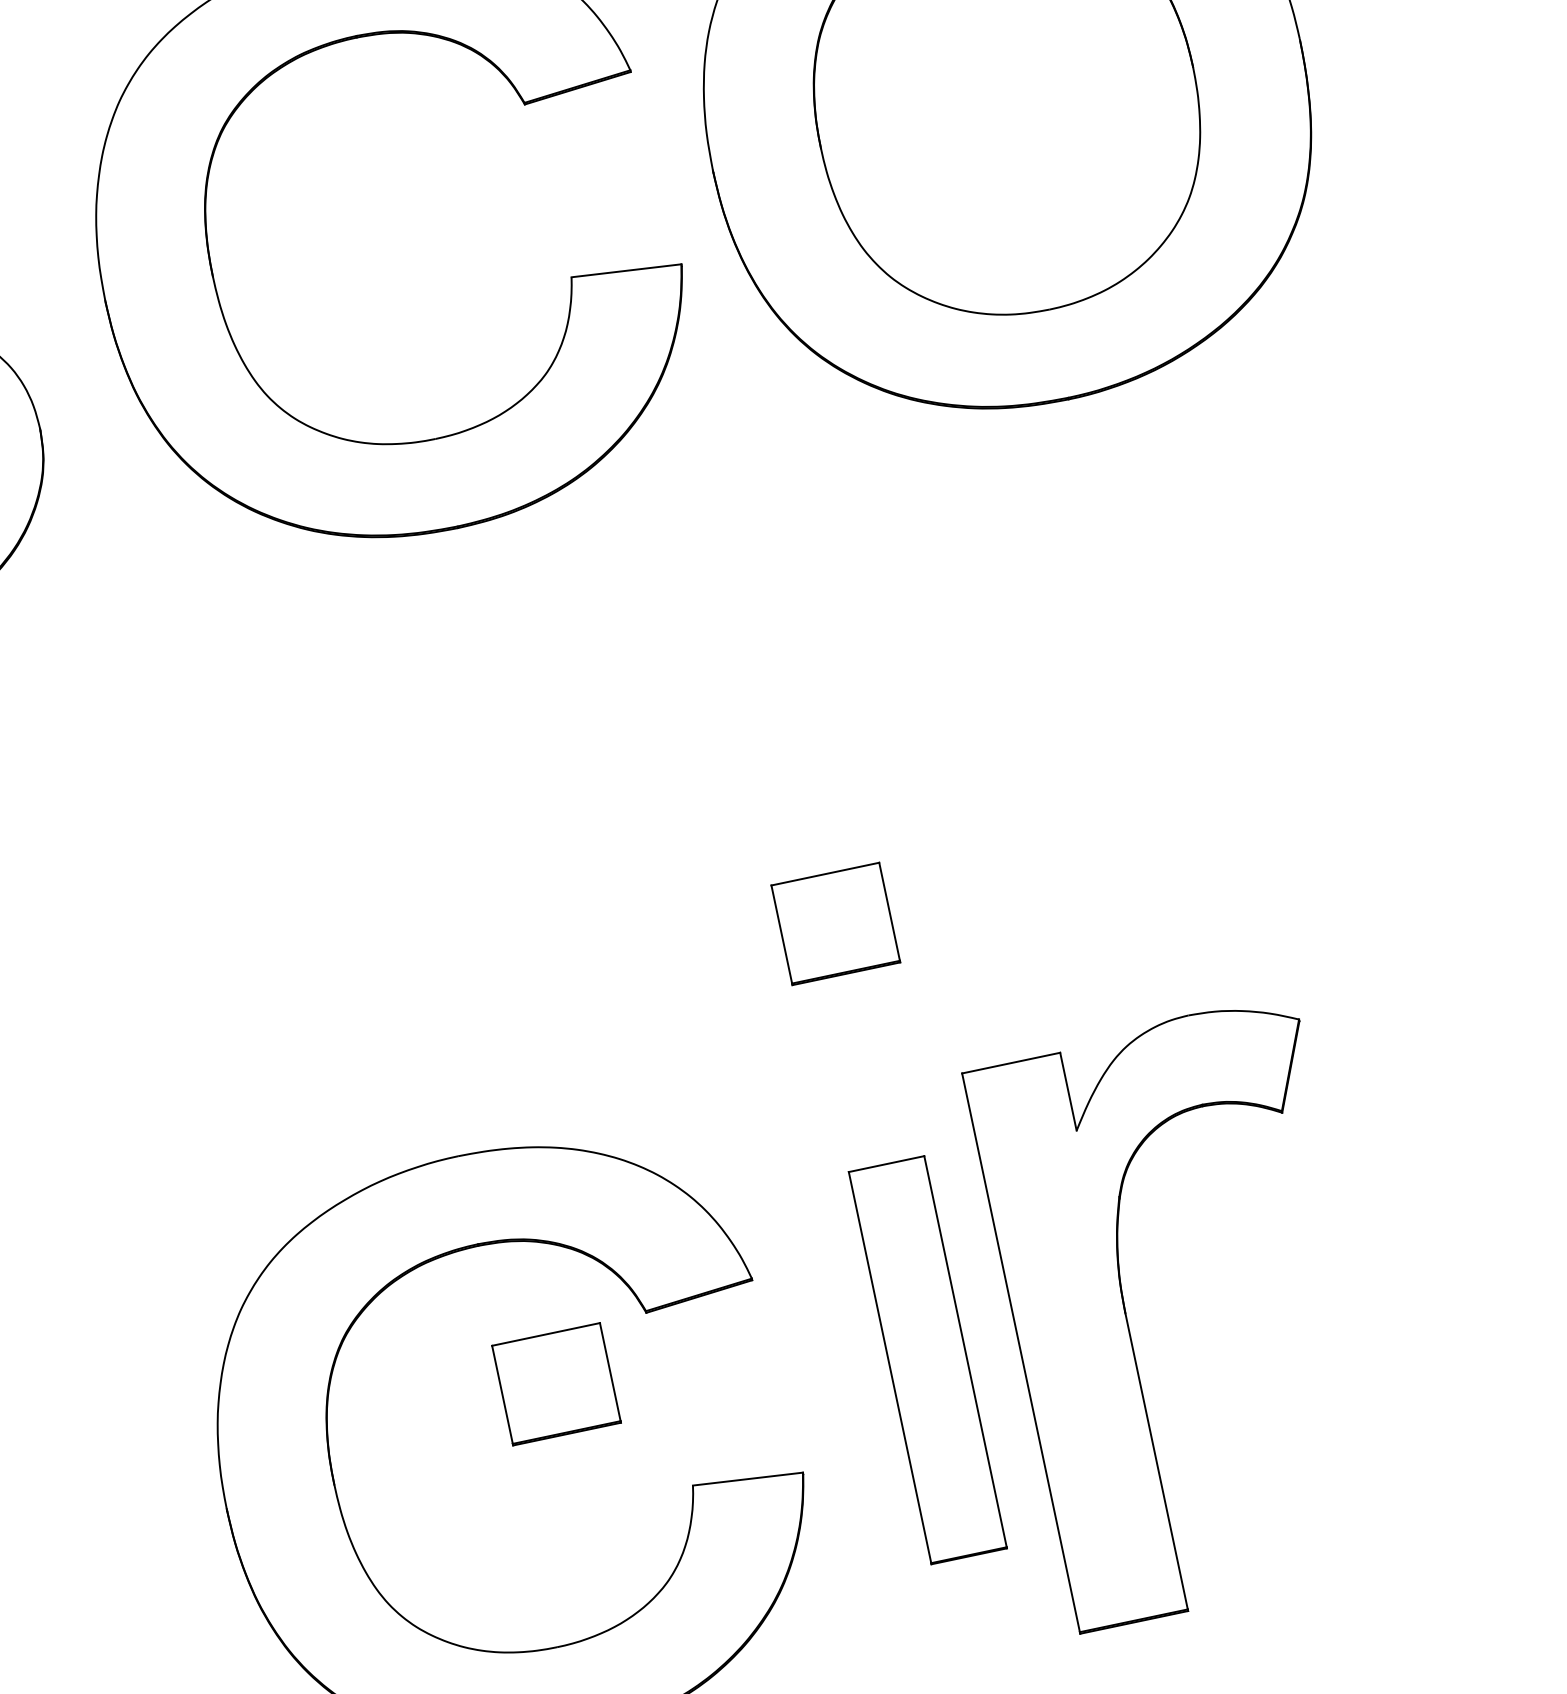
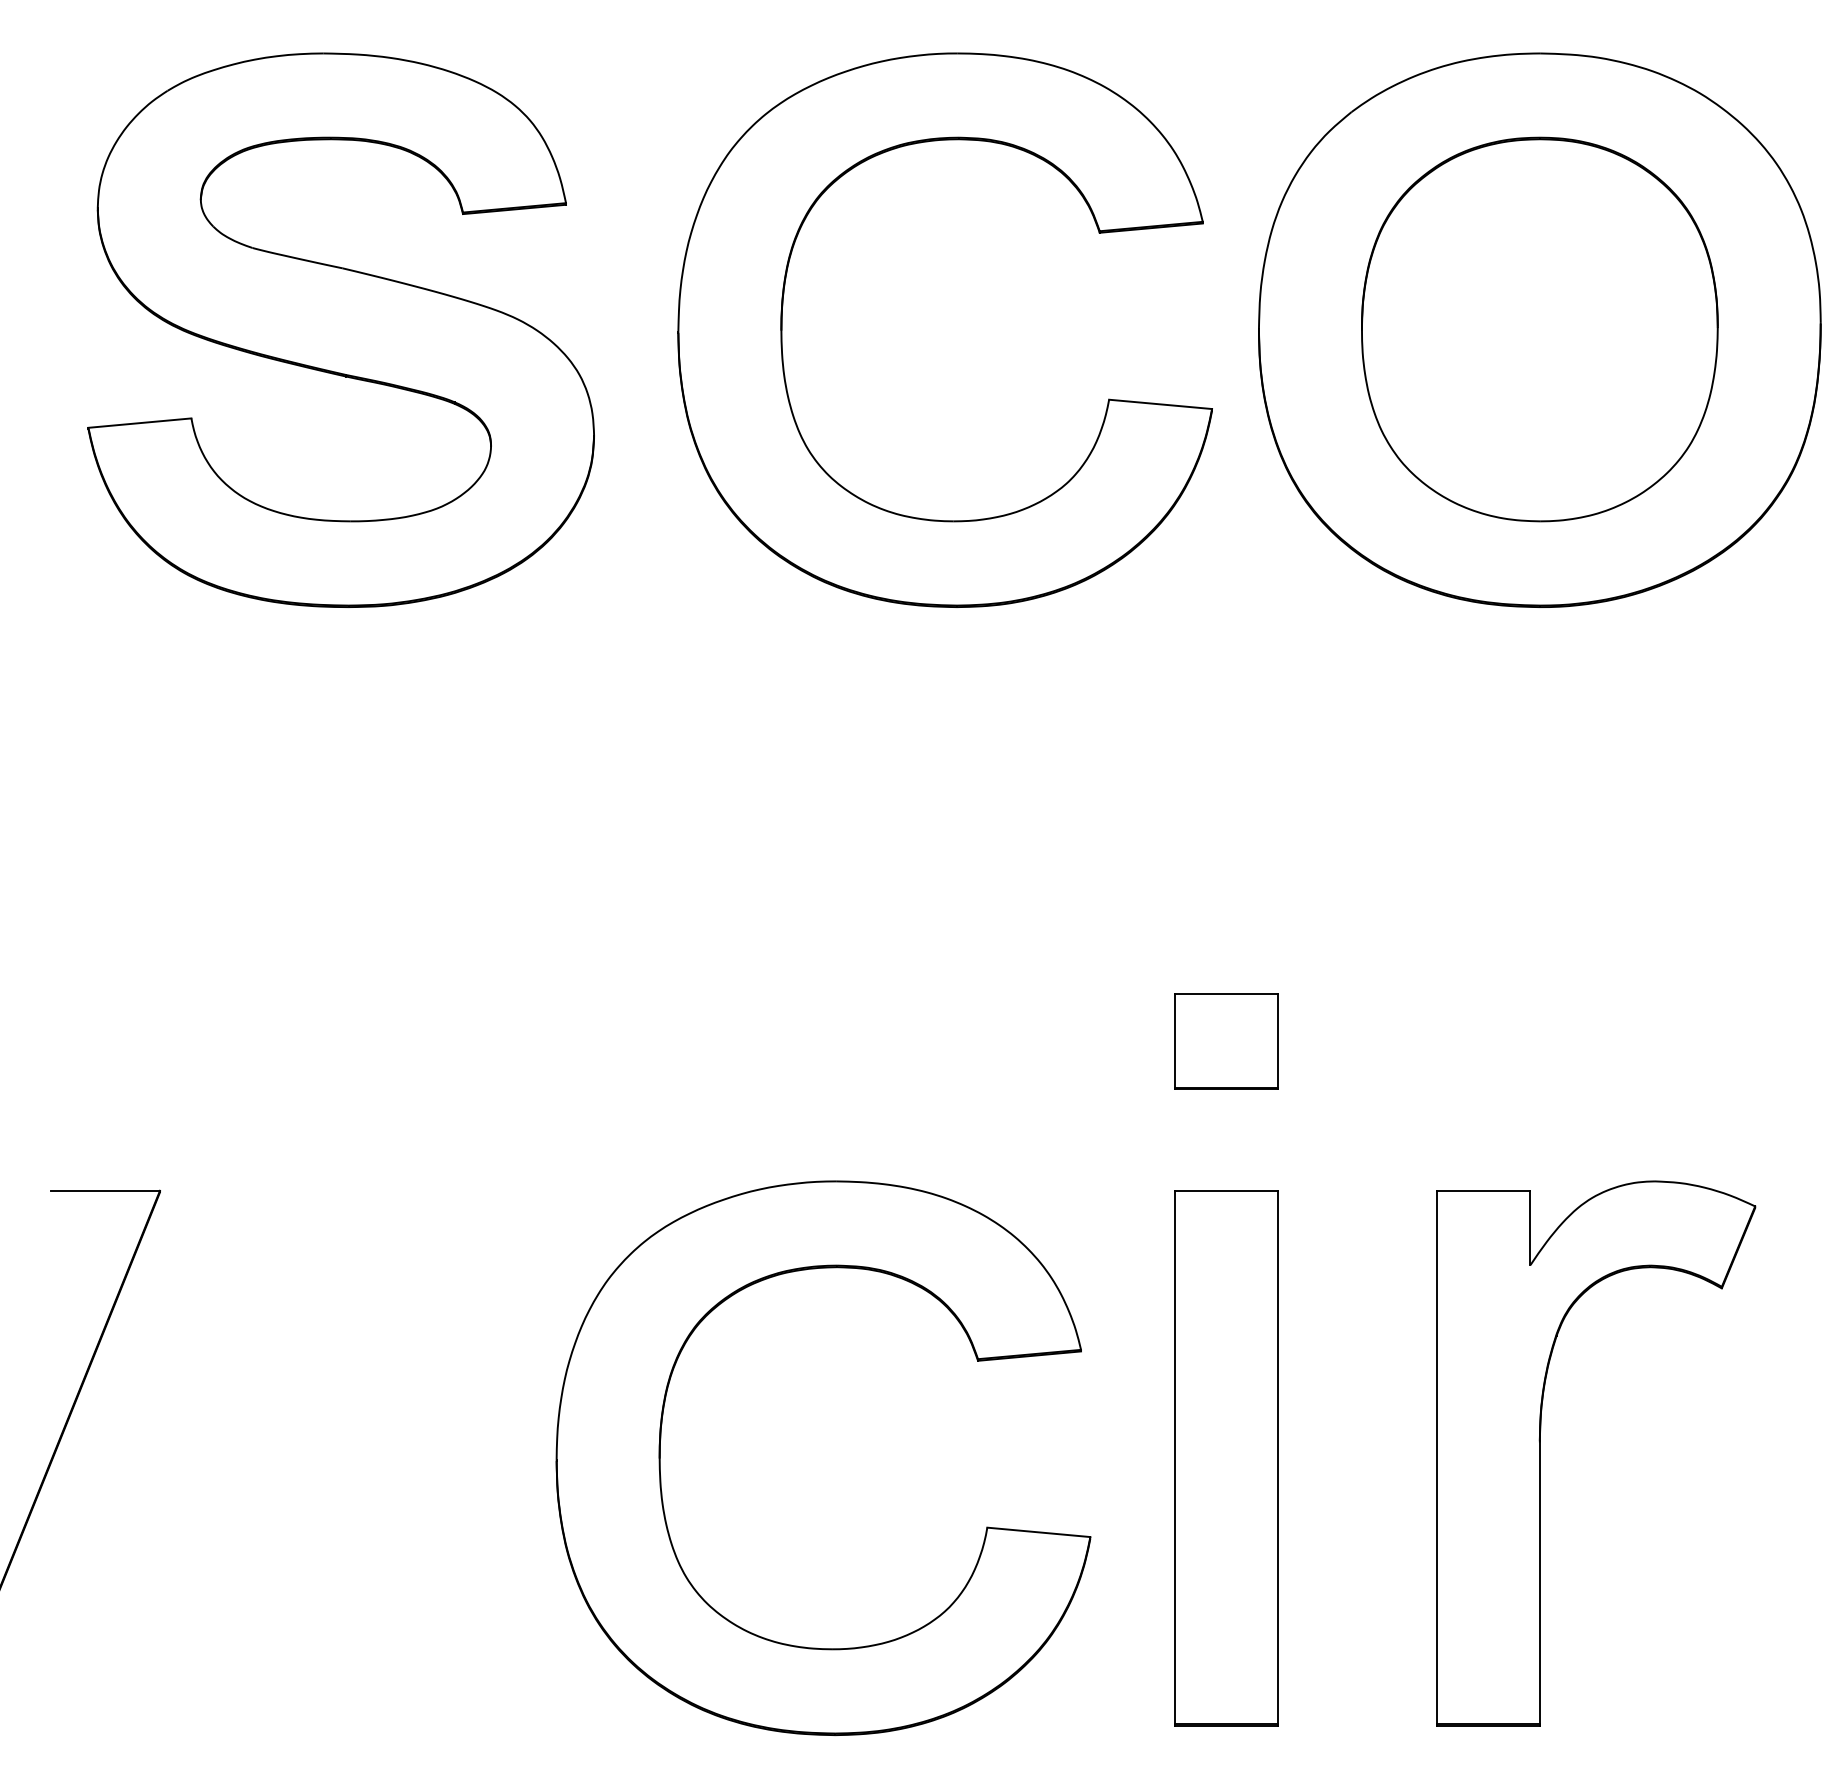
part: (1128, 1325) -> (1540, 1453), moved
part: (928, 1360) -> (1226, 1458), size x1.43
part: (556, 1383) -> (882, 1408), removed

